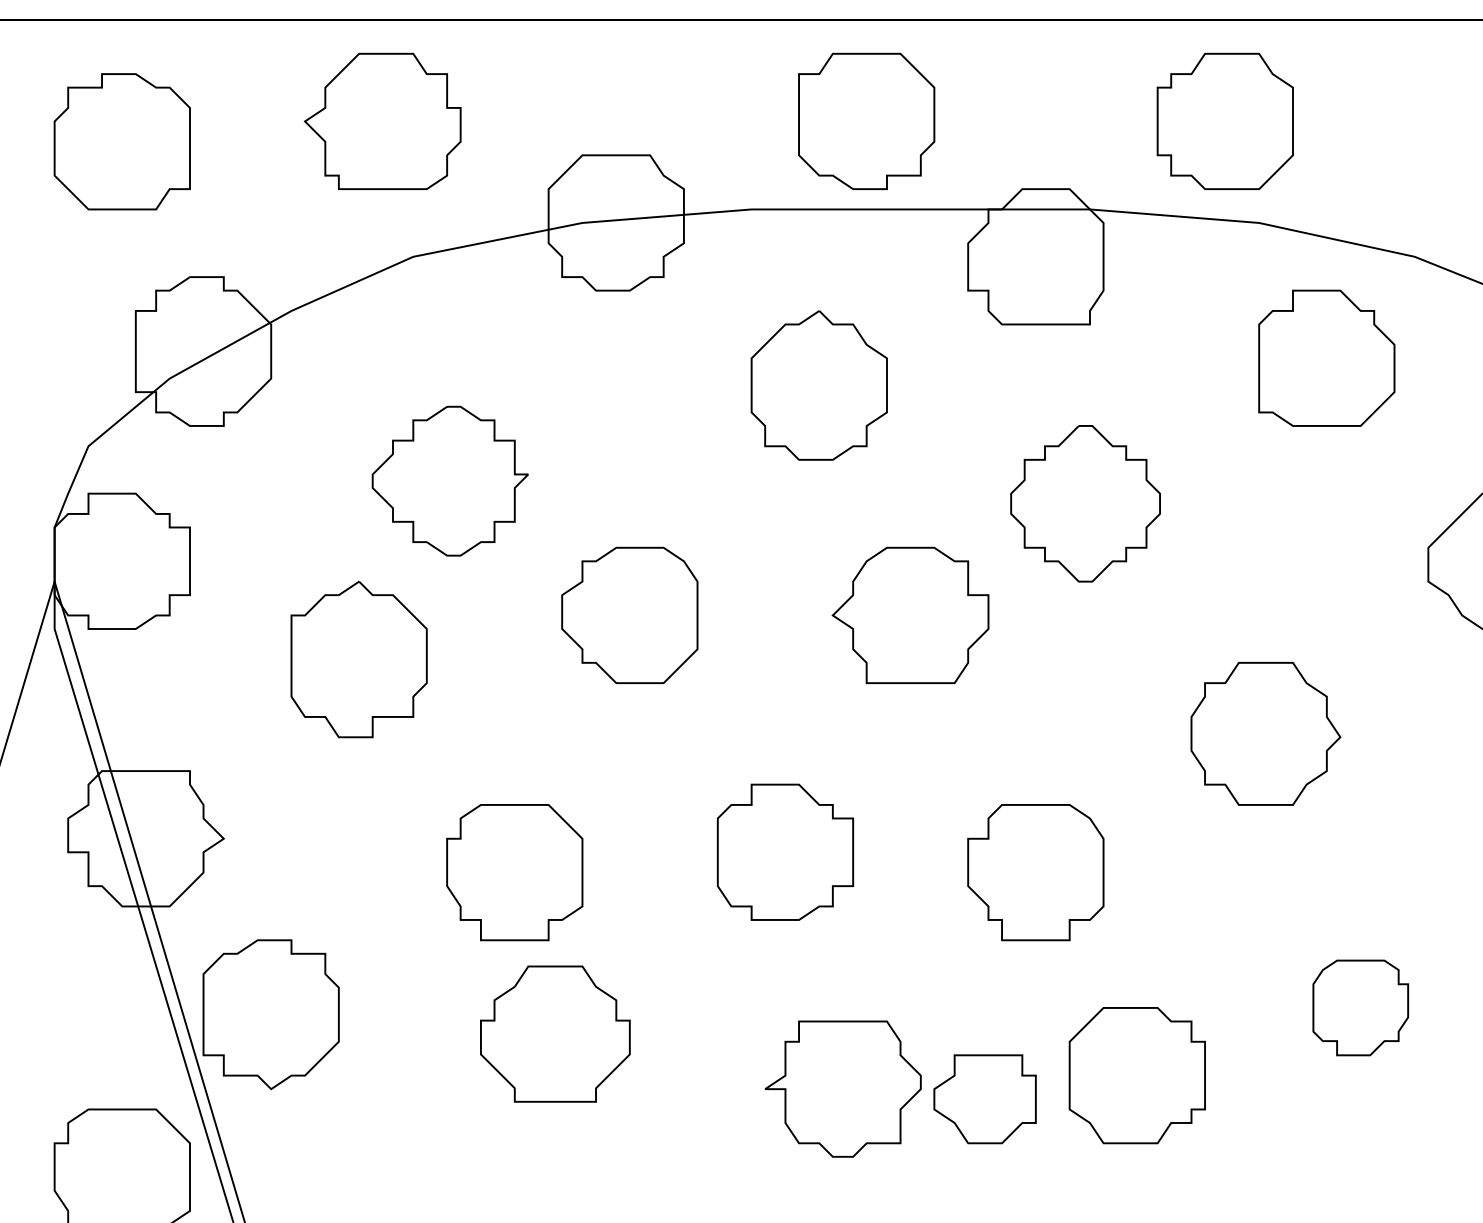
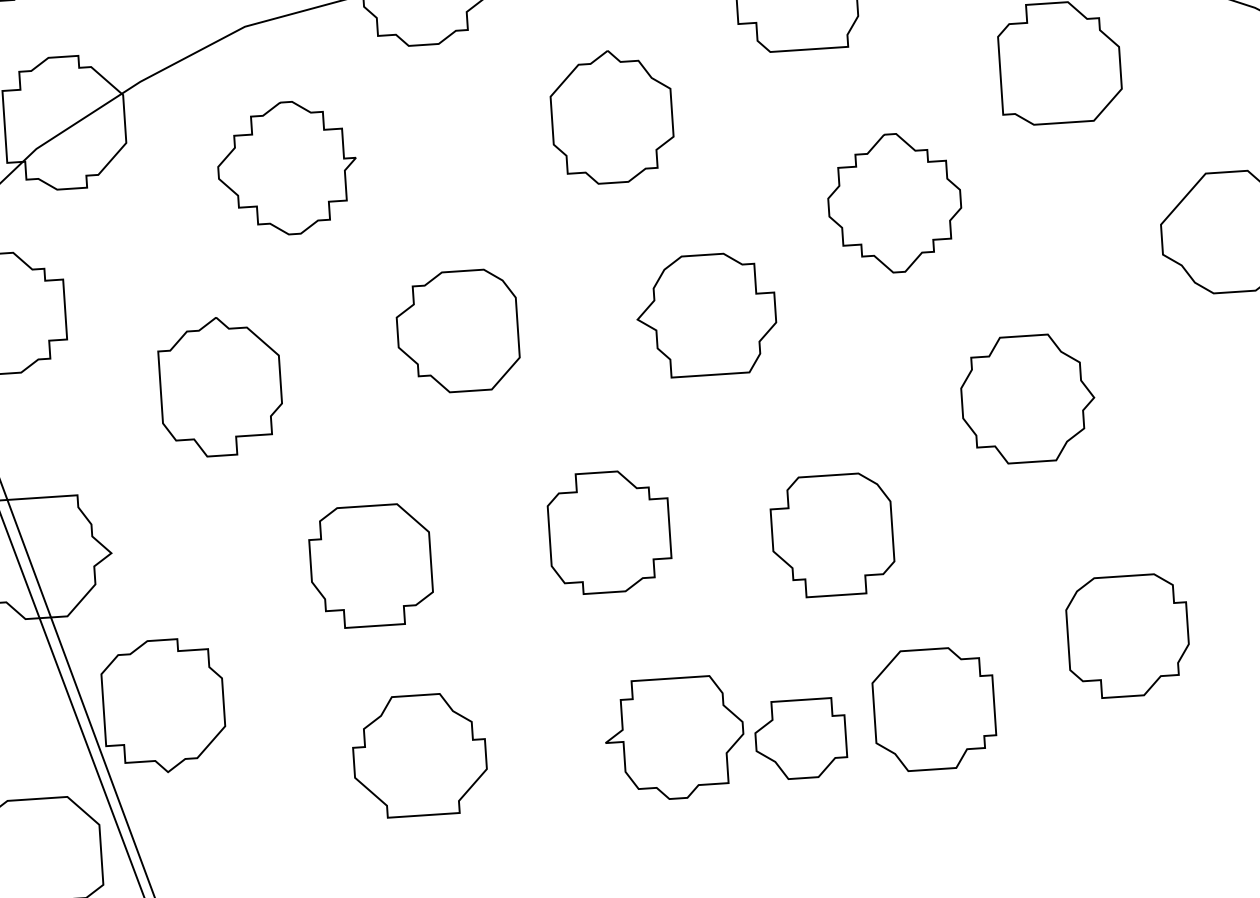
part: (449, 480) -> (286, 167), moved
part: (1085, 503) -> (894, 203), moved
part: (1360, 1007) -> (1127, 635), size x1.43
part: (555, 1033) -> (419, 754), moved

